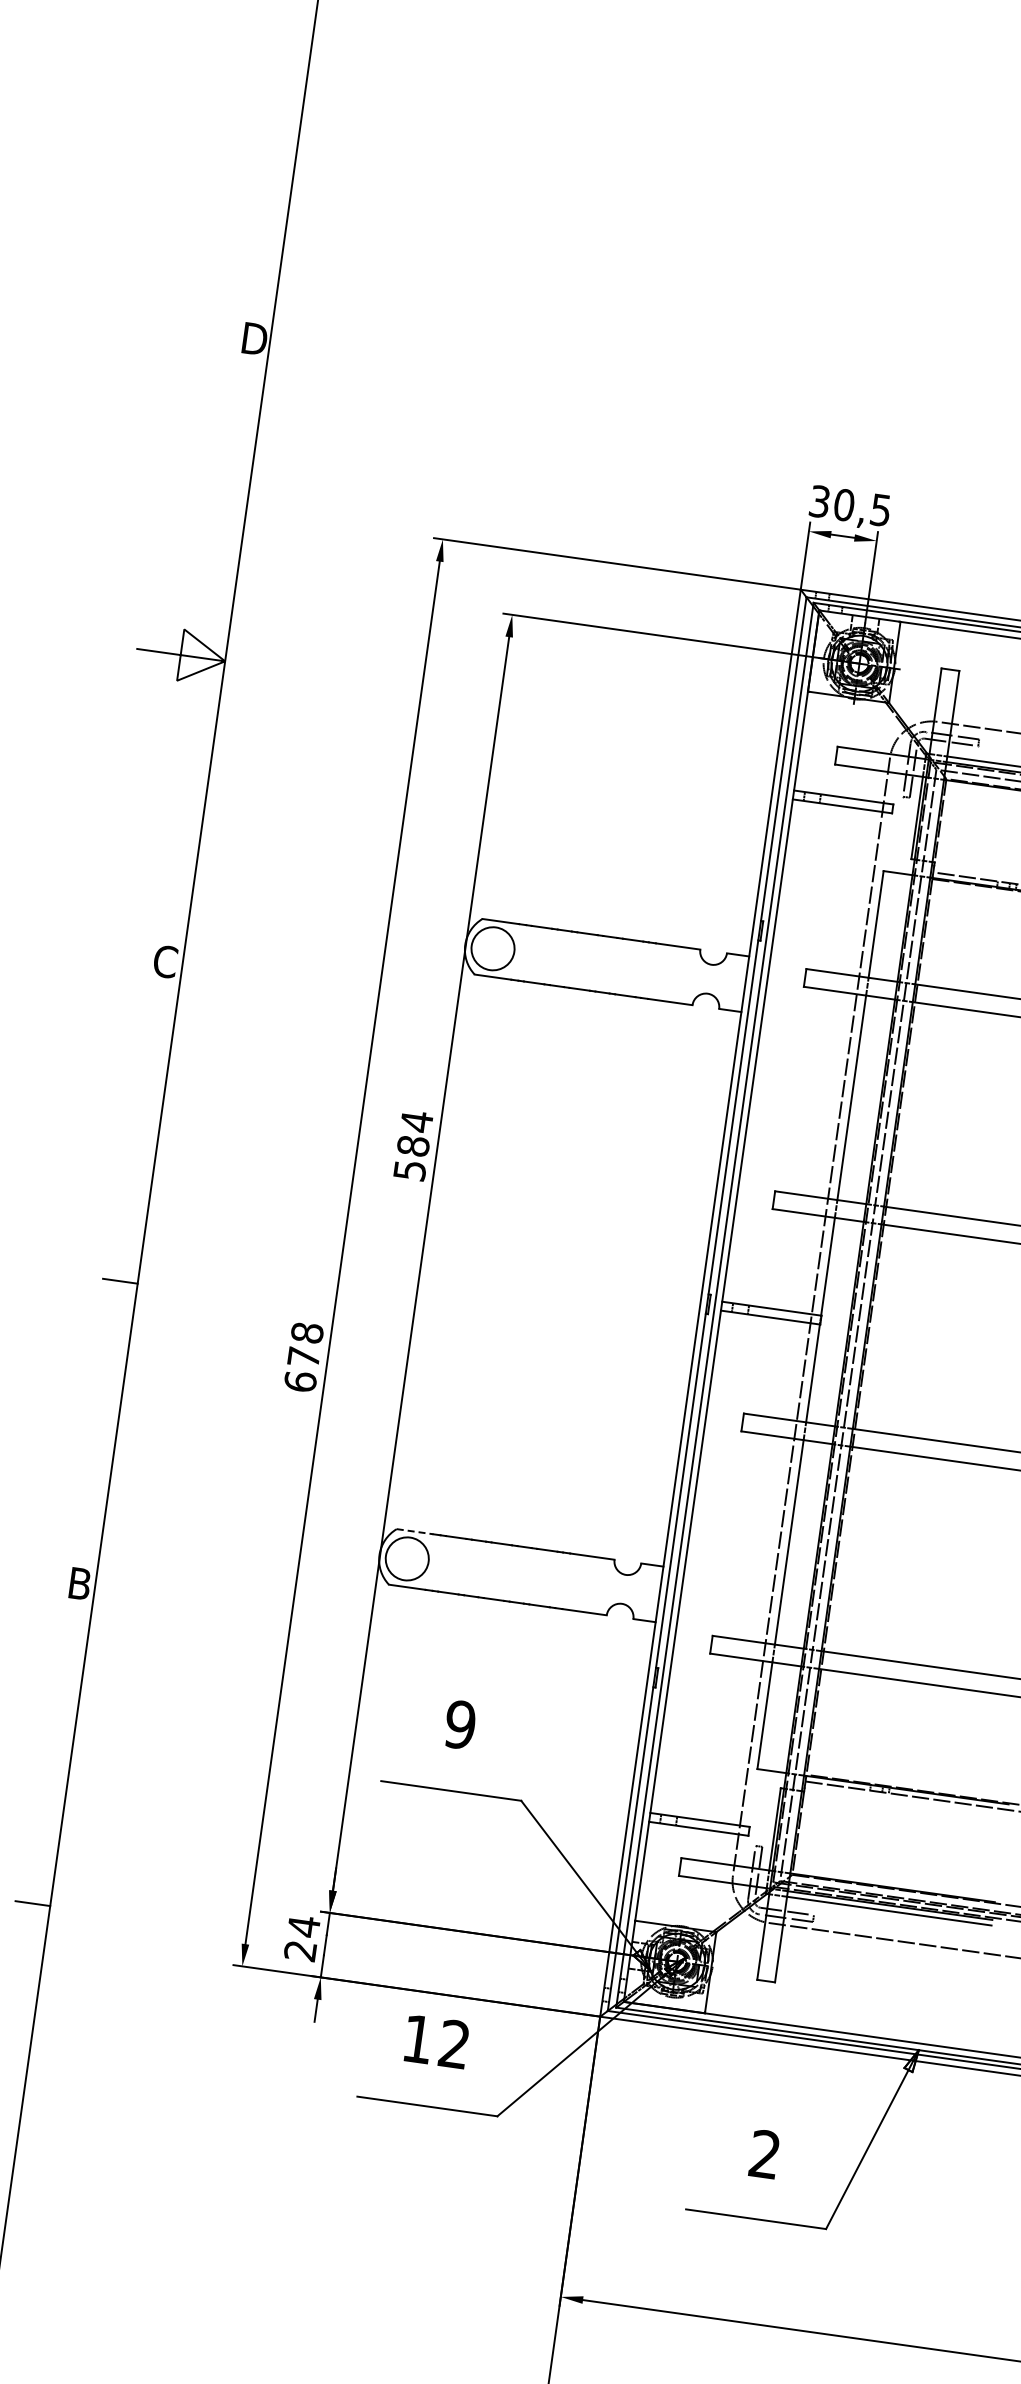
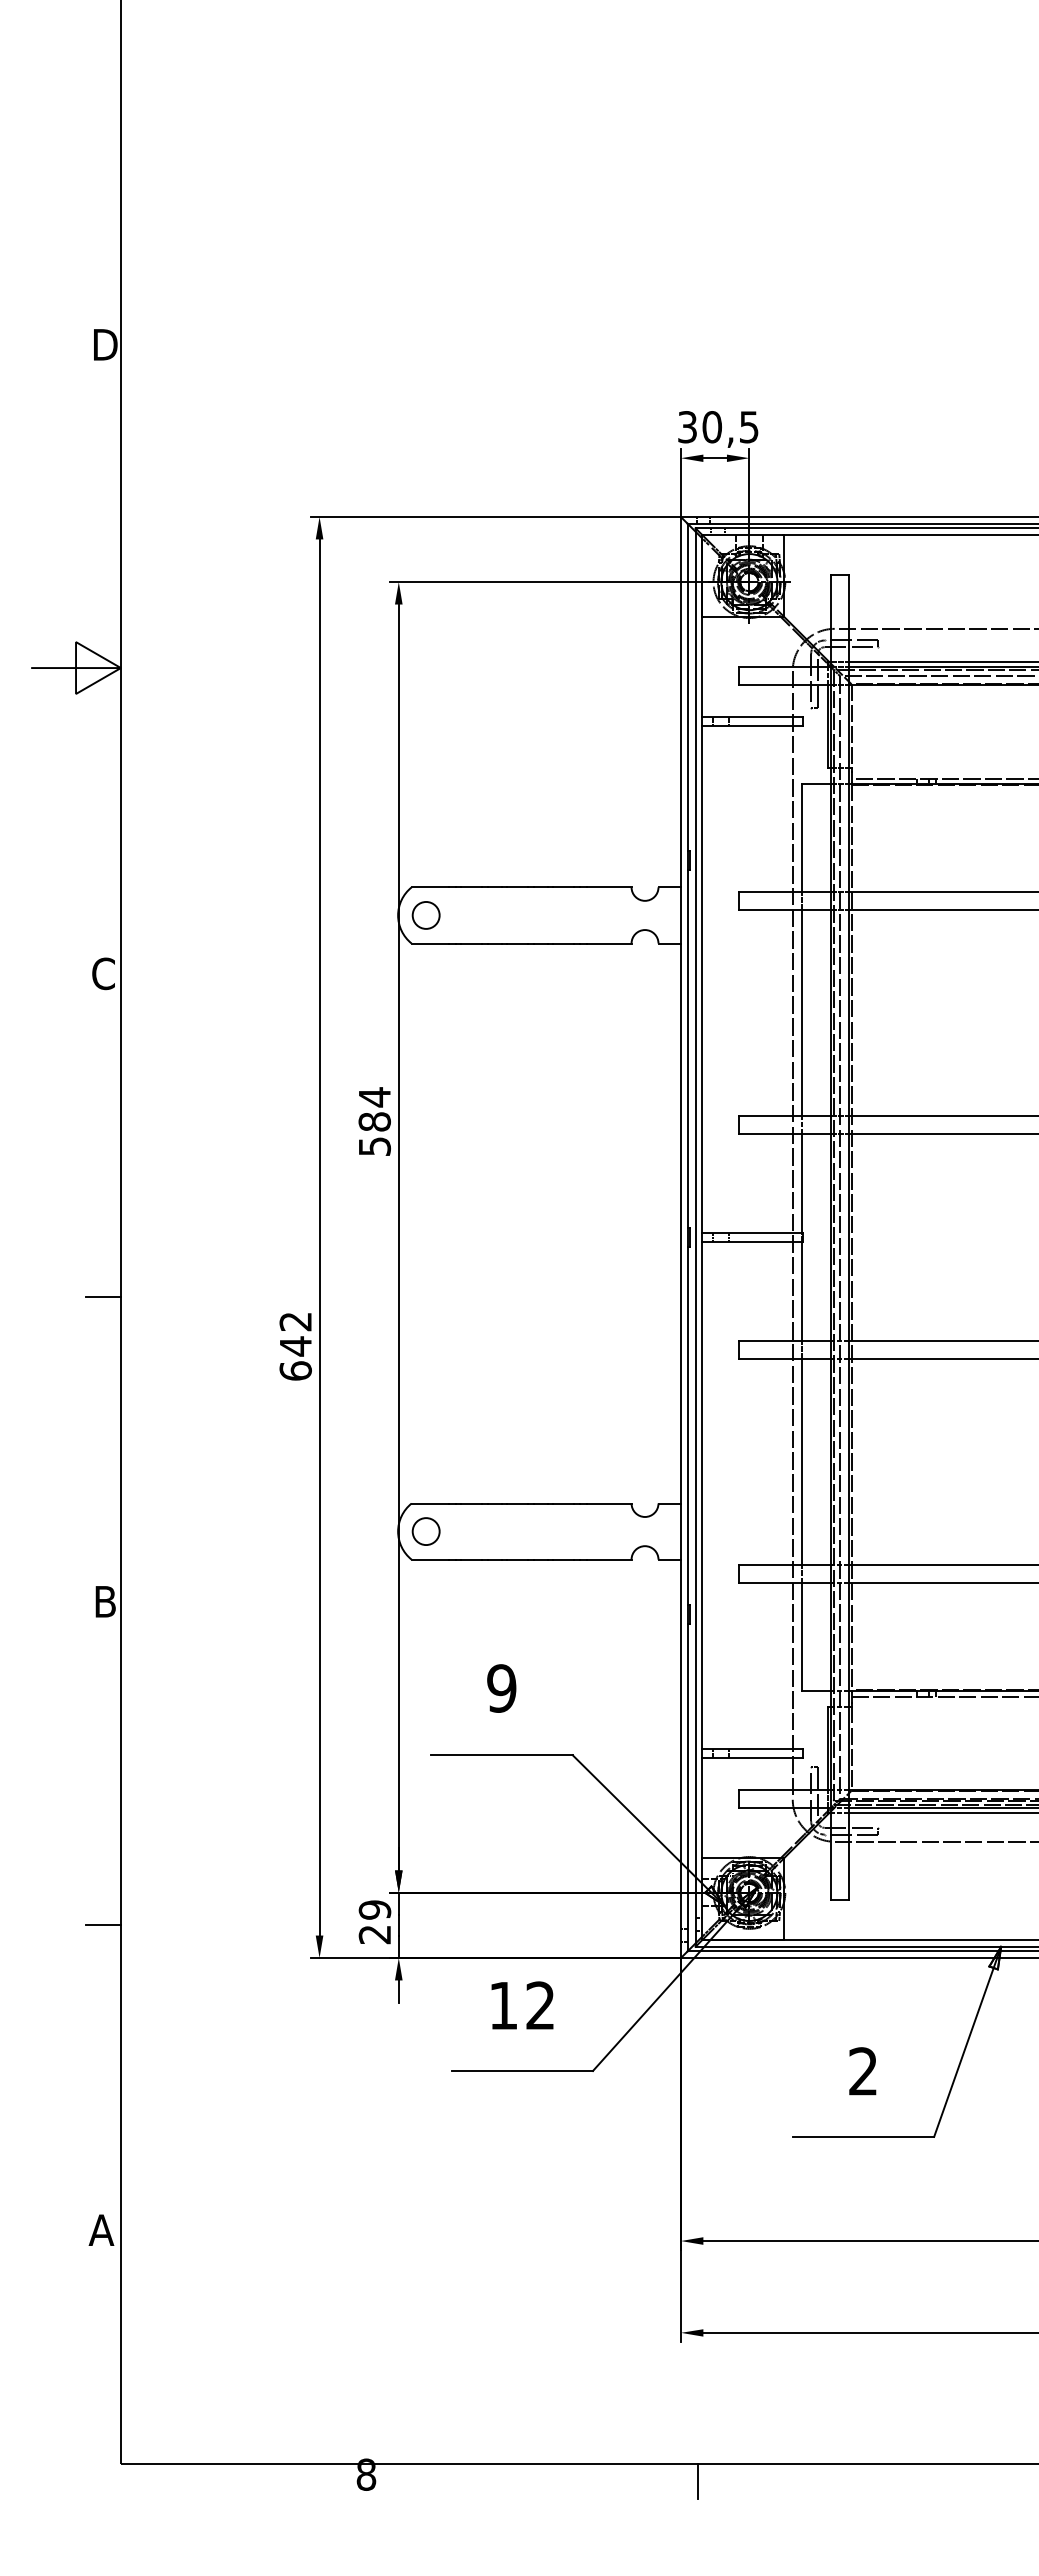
circle: (492, 947) -> (425, 914), size x0.62
text: (305, 1345) -> (295, 1334), 678 -> 642
line: (415, 1531) -> (430, 1503), dashed -> solid
circle: (406, 1558) -> (425, 1531), size x0.62
text: (303, 1925) -> (374, 1909), 24 -> 29

